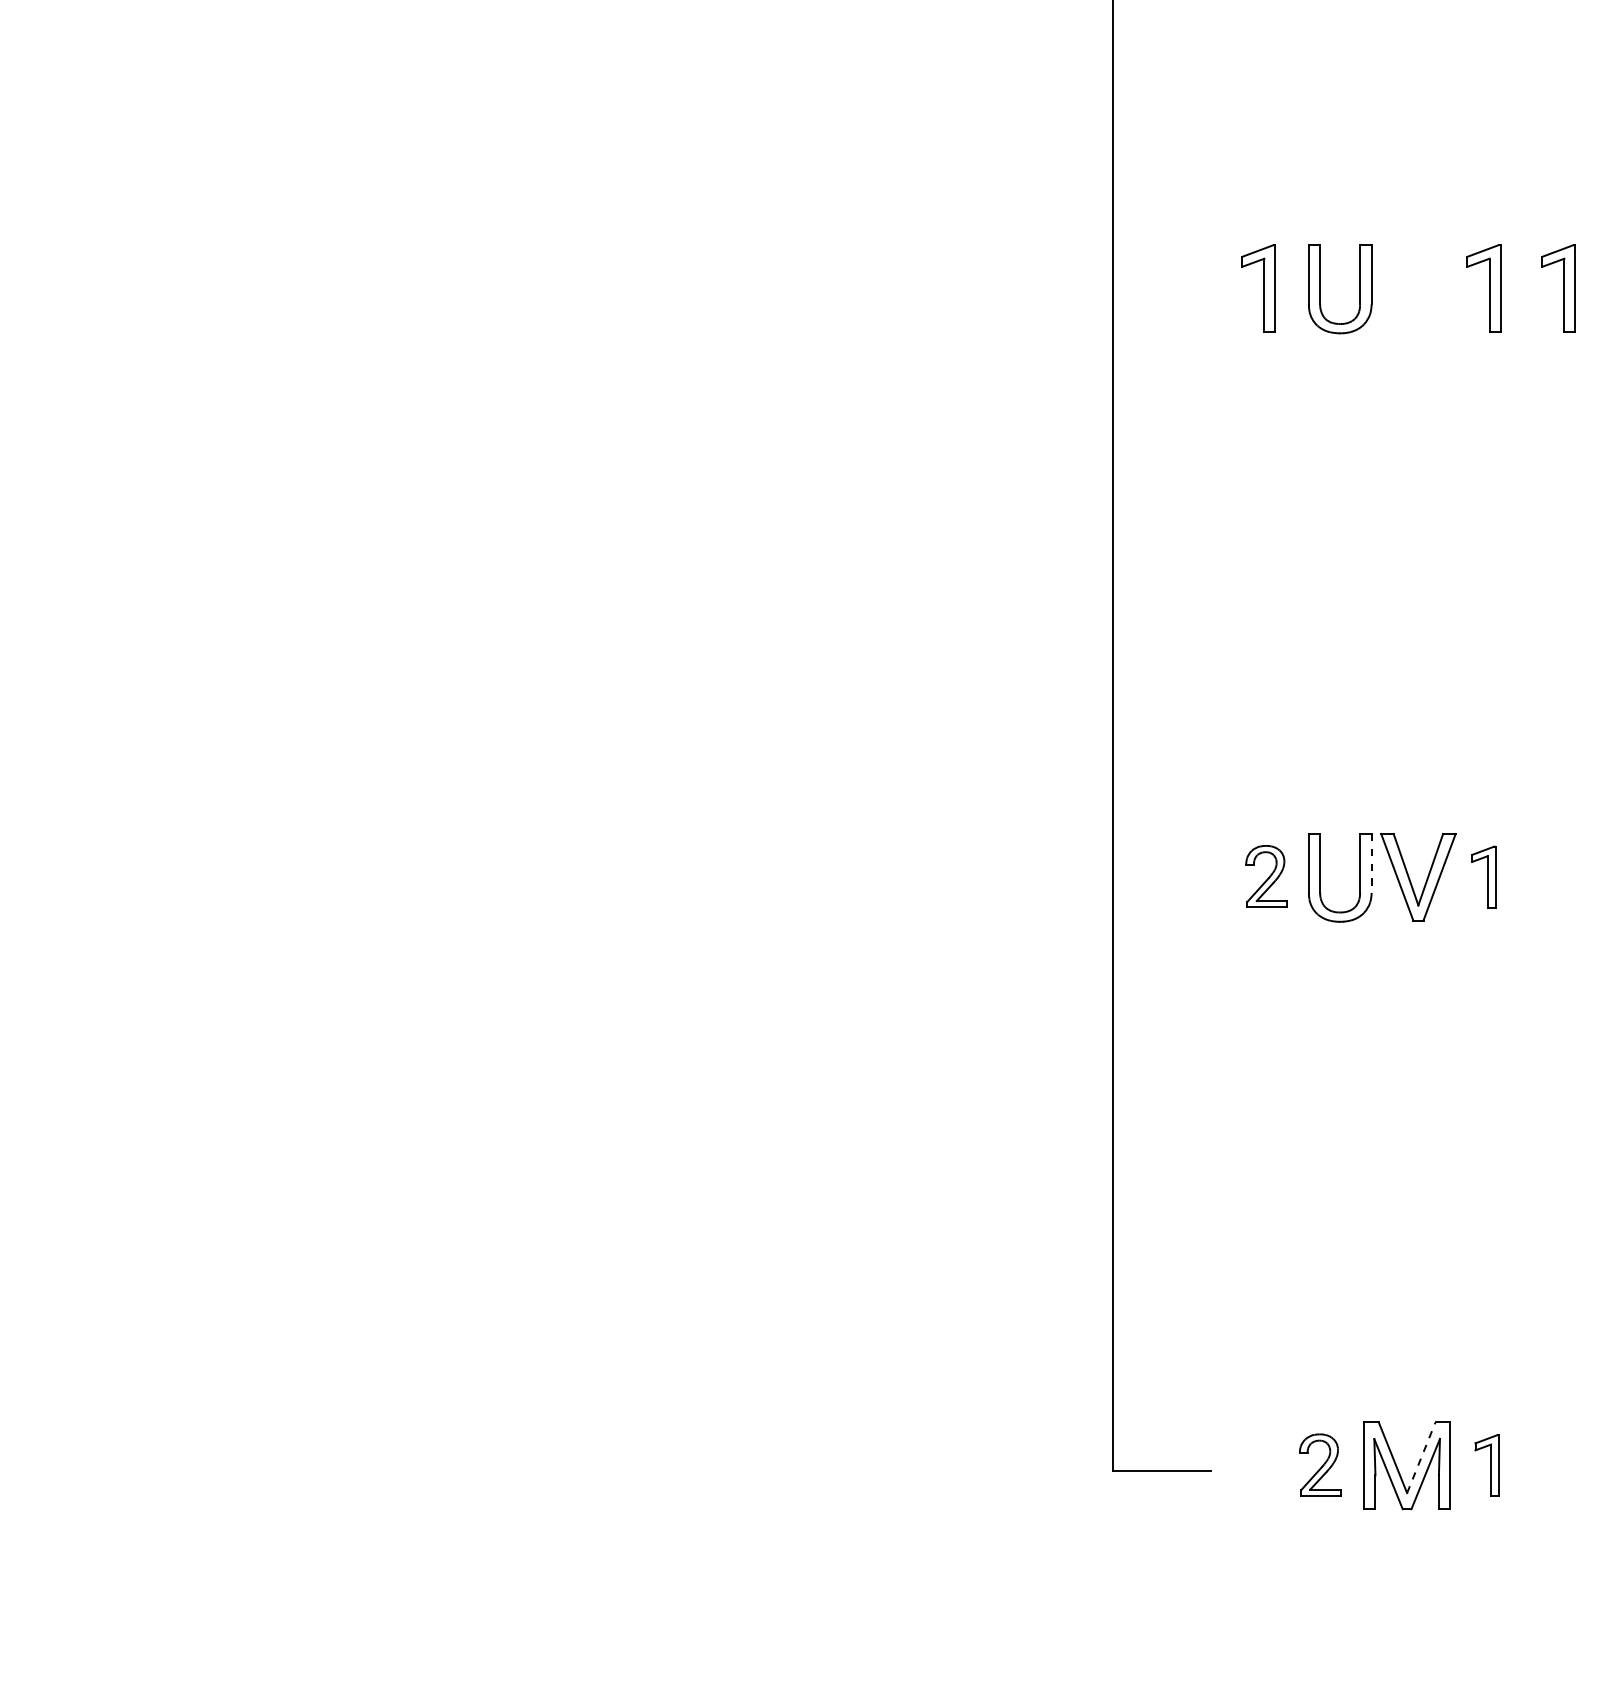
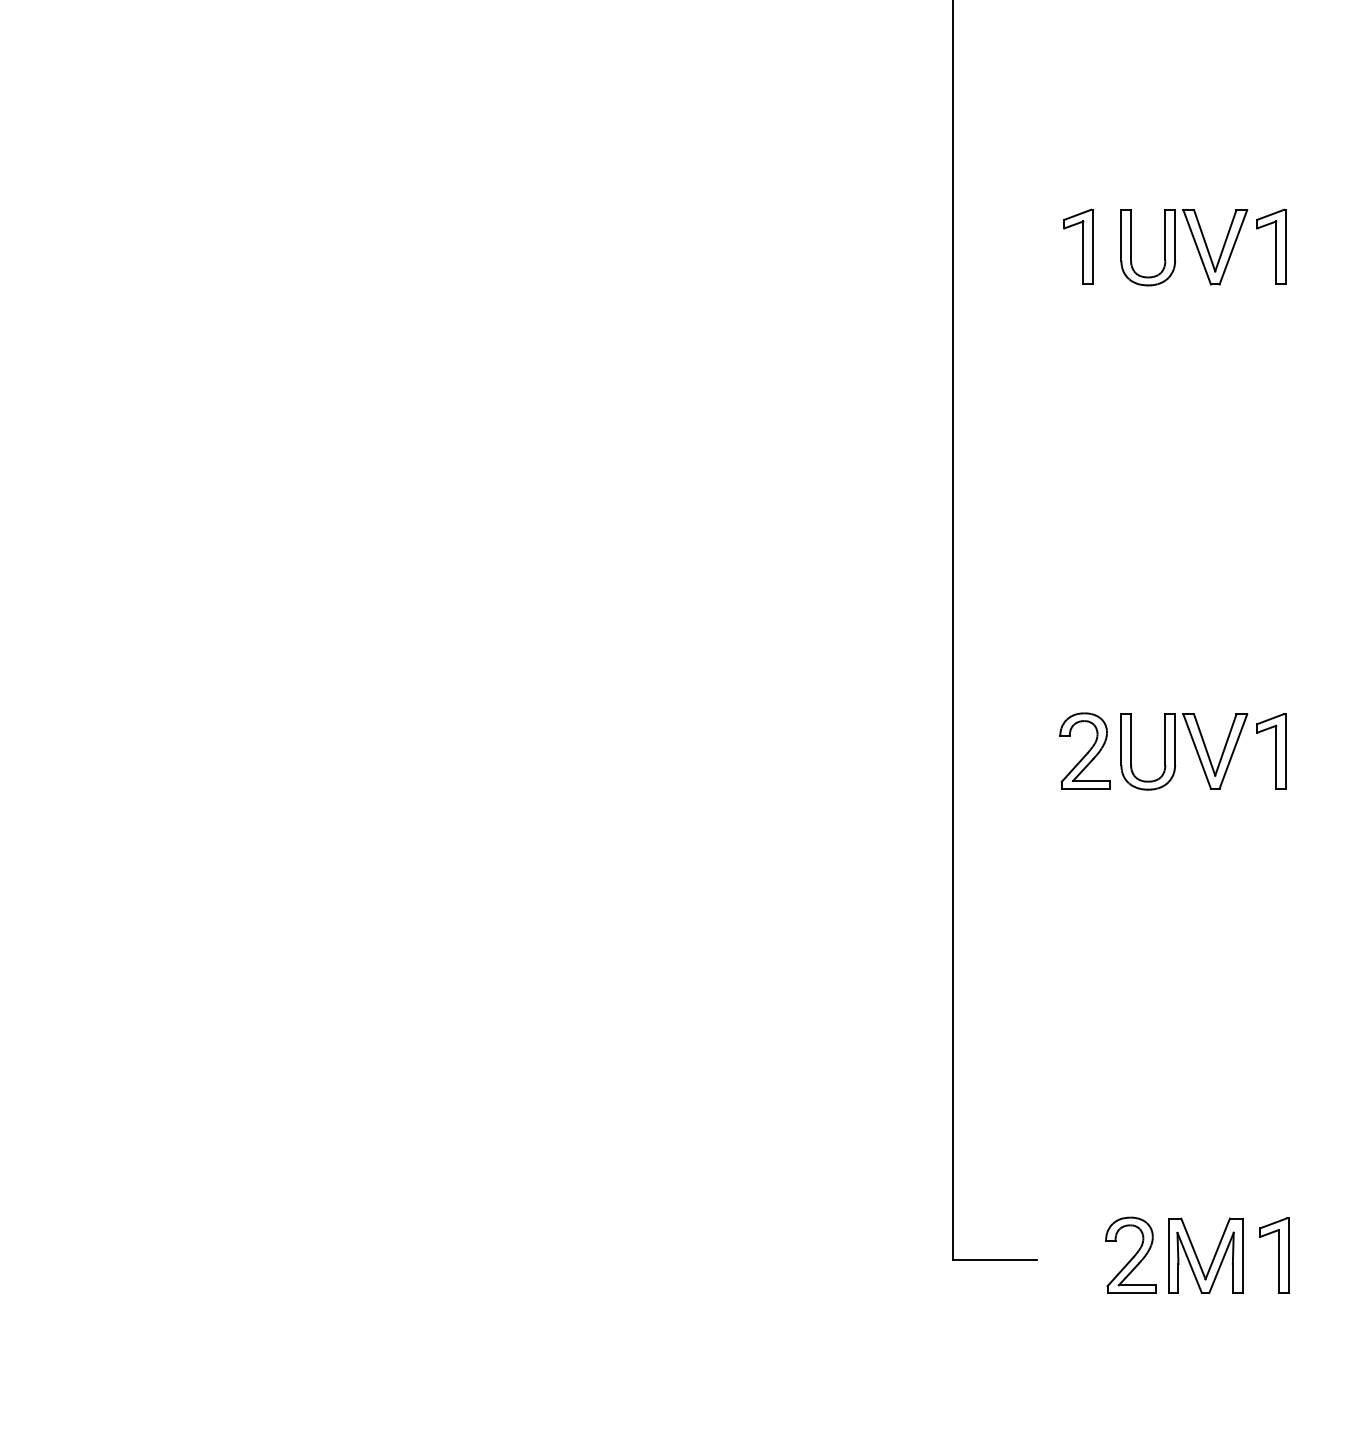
part: (1558, 288) -> (1335, 246), removed
part: (1425, 292) -> (1221, 250), added
line: (1371, 863) -> (1175, 739), dashed -> solid
part: (1266, 876) -> (1085, 750), size x1.43
part: (1483, 876) -> (1271, 750), size x1.43
line: (1421, 1457) -> (1217, 1248), dashed -> solid
part: (1320, 1464) -> (1131, 1254), size x1.43
part: (1486, 1465) -> (1273, 1255), size x1.43

